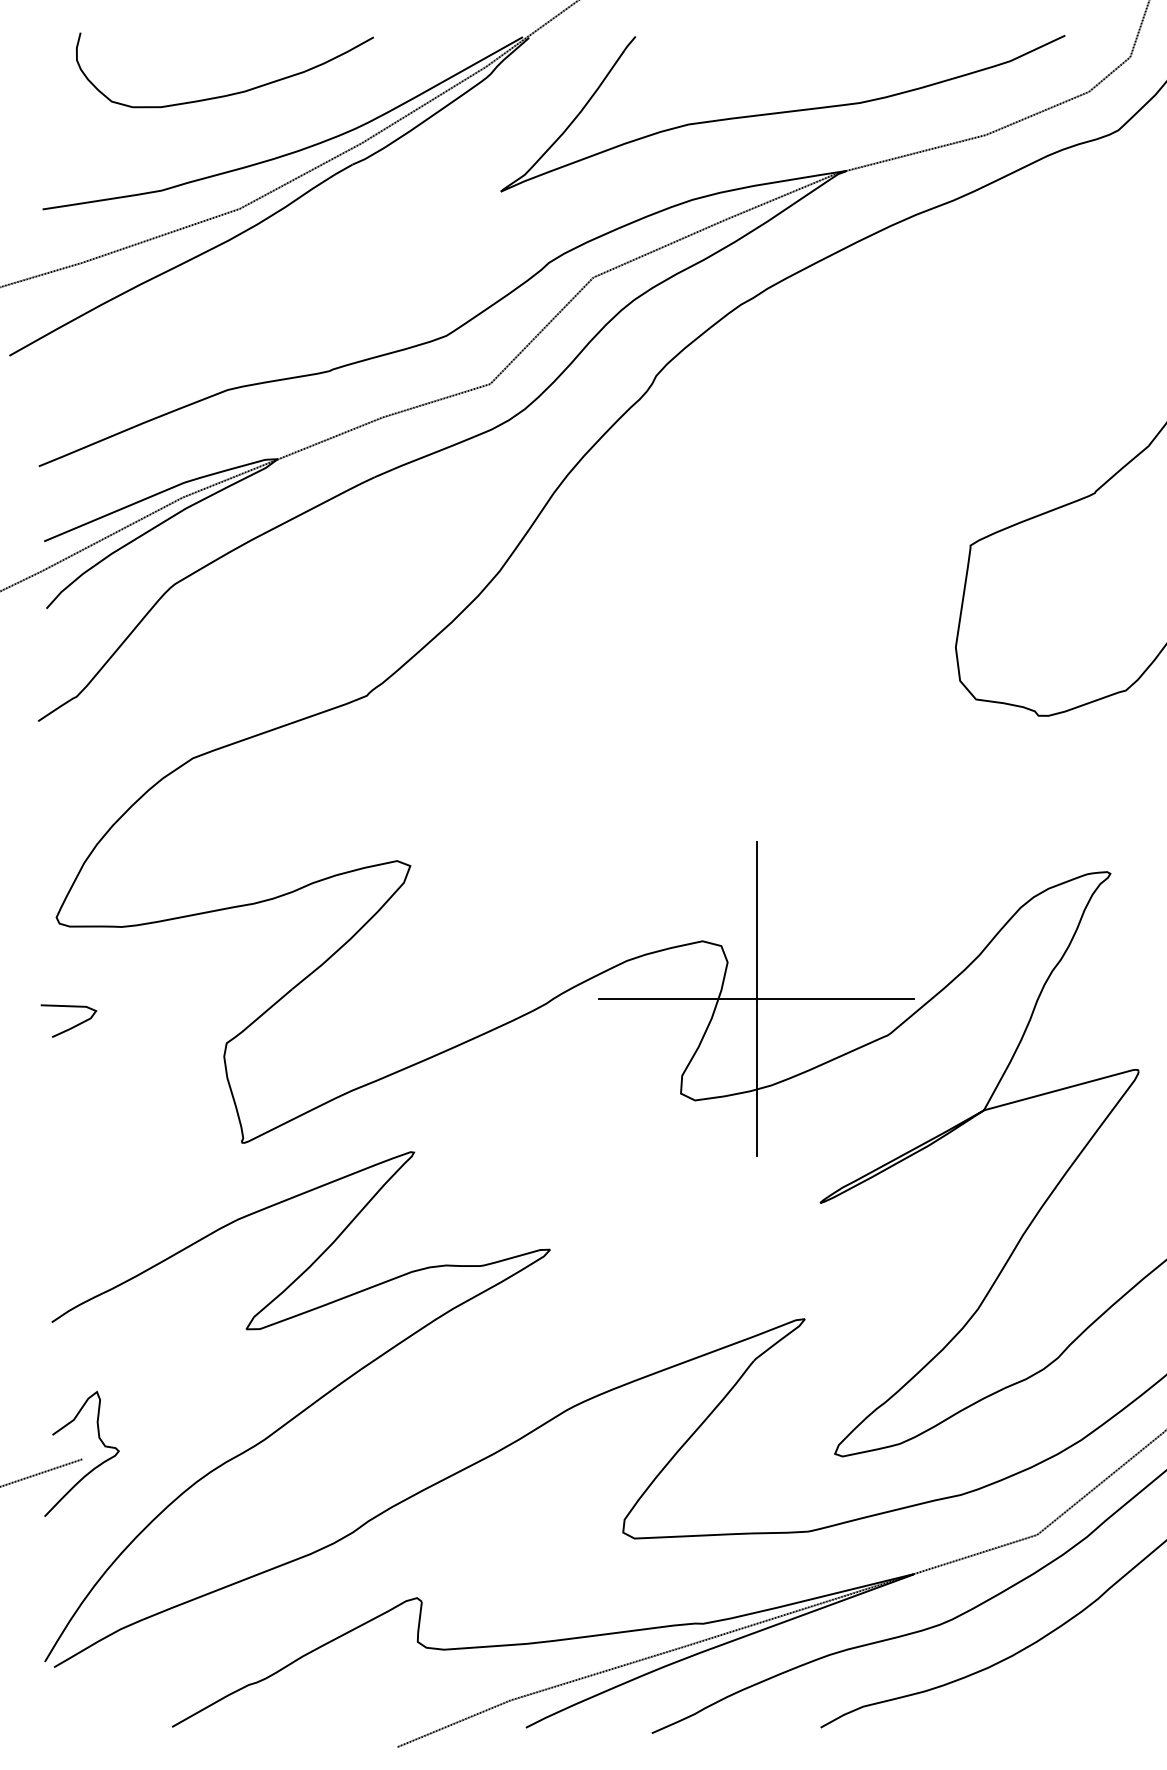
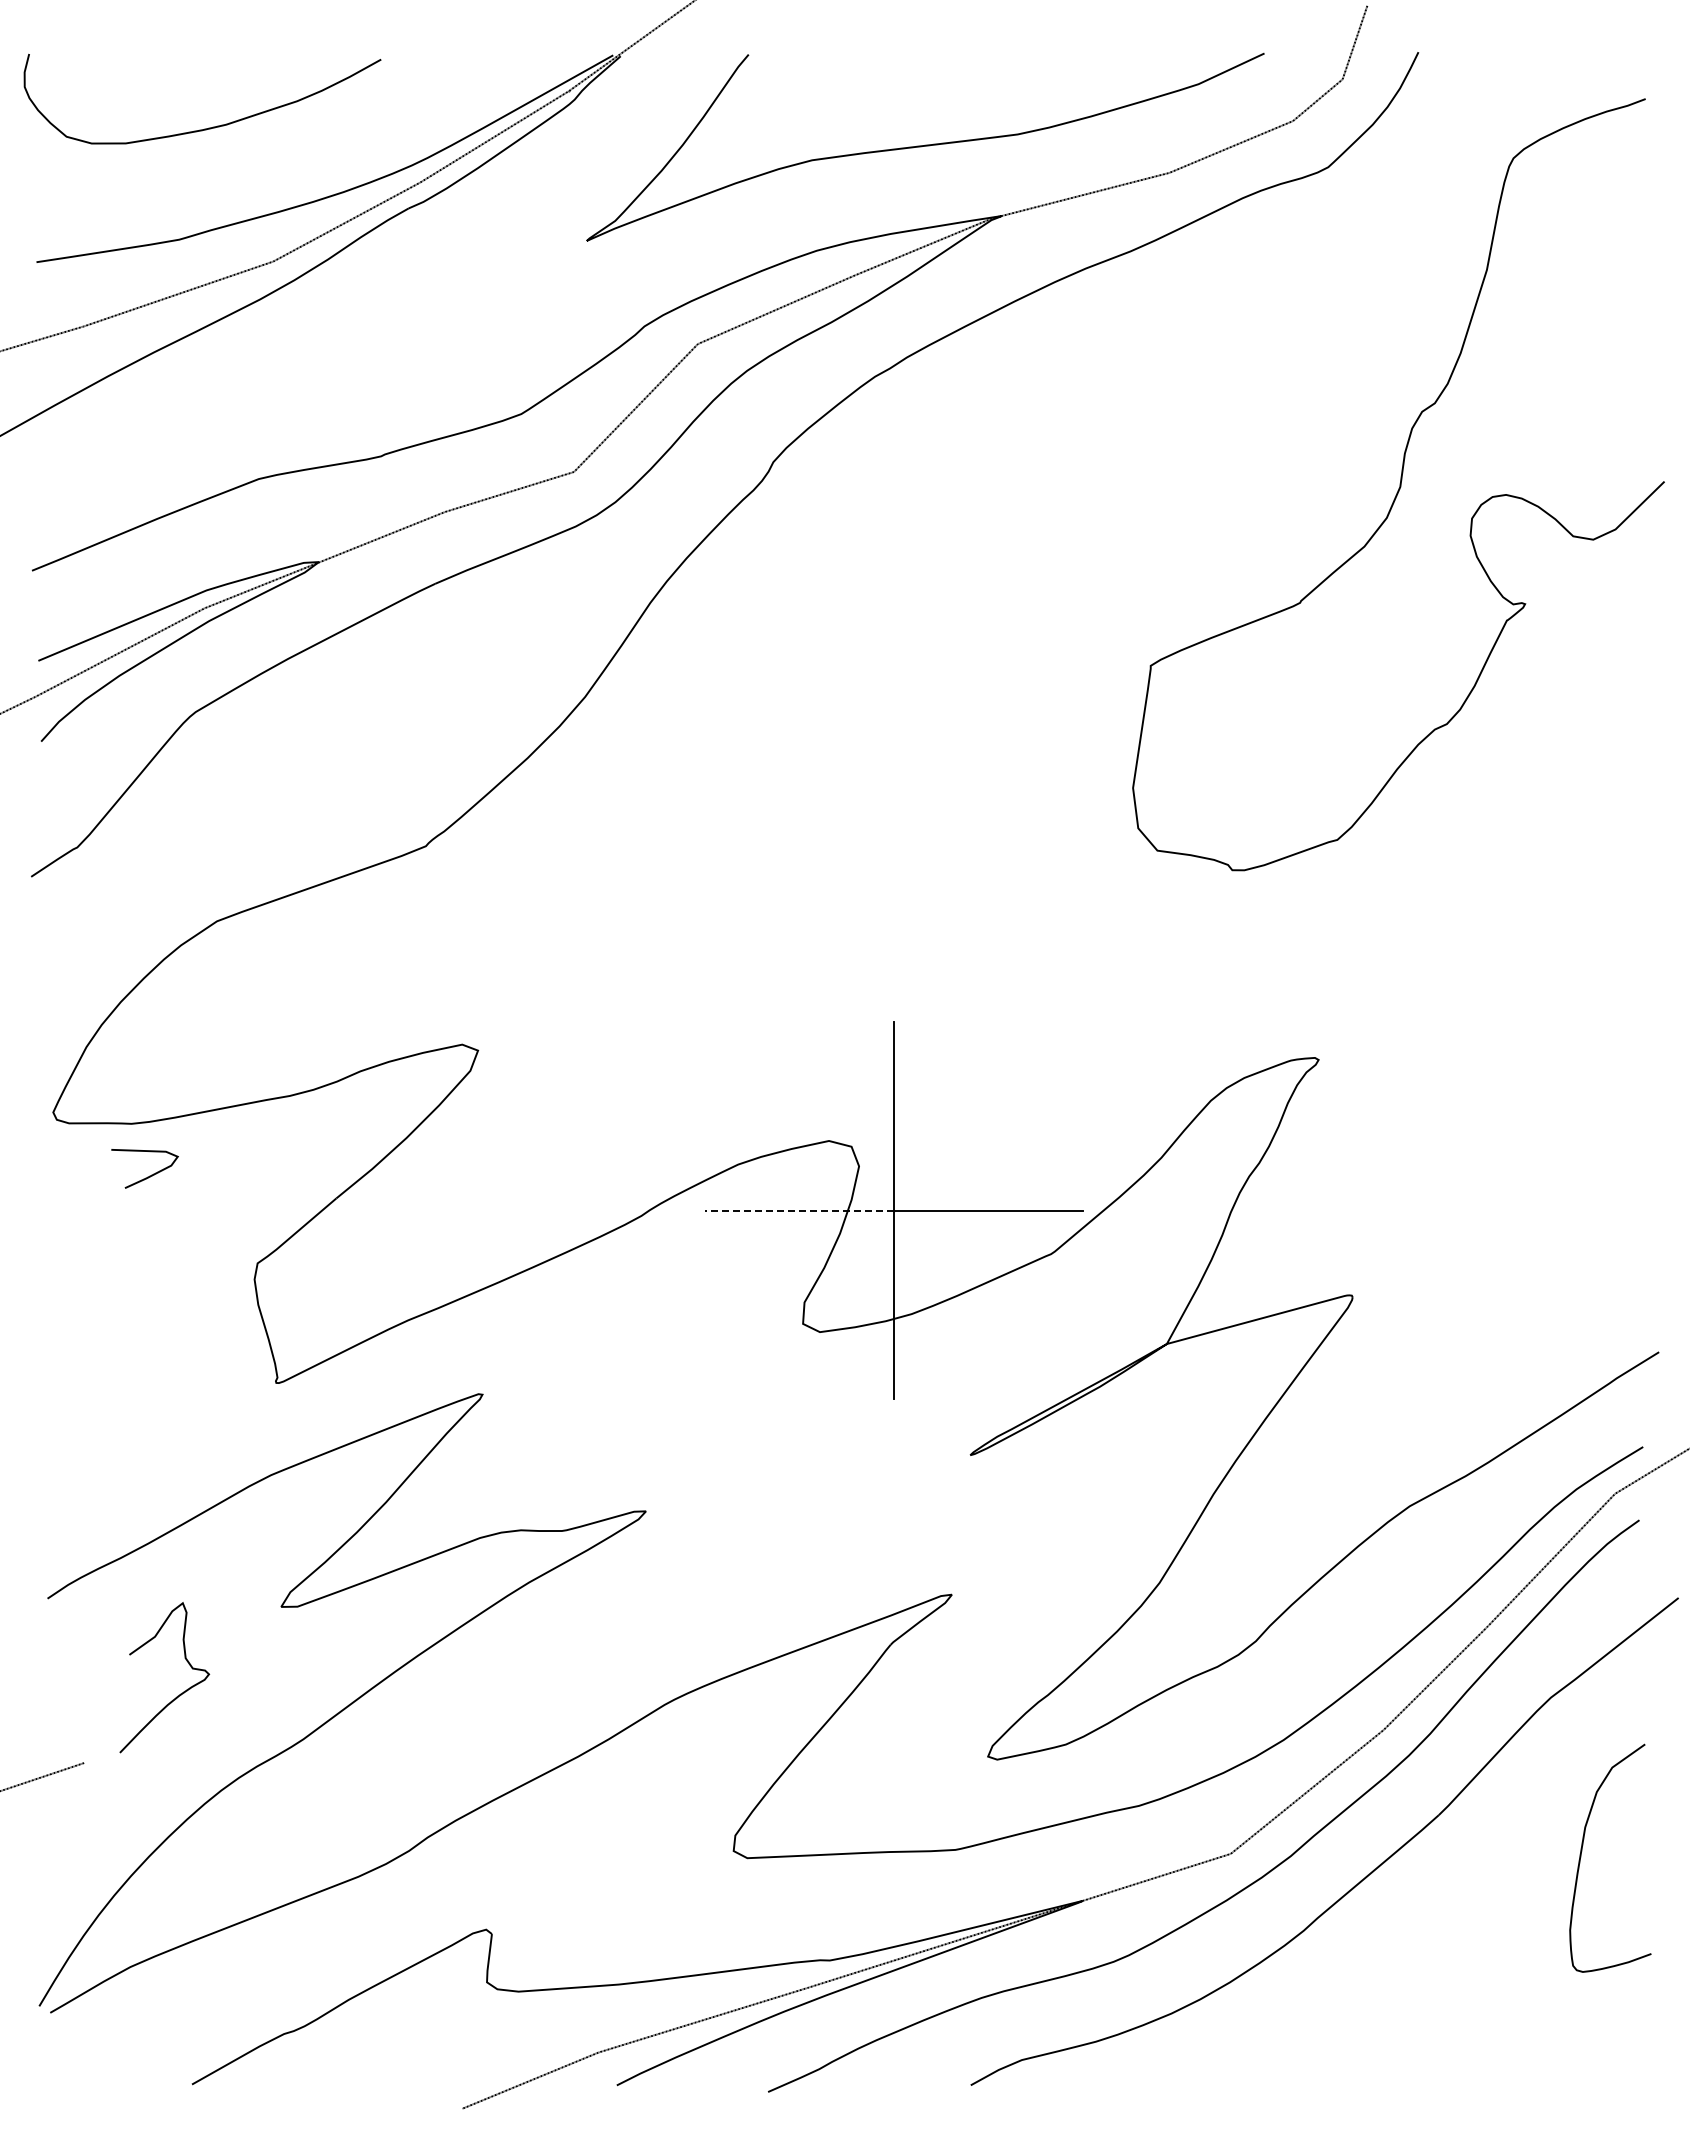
curve: (229, 93) -> (208, 127), moved
line: (678, 999) -> (799, 1210), solid -> dashed
curve: (70, 1027) -> (147, 1176), moved
curve: (92, 1468) -> (177, 1695), moved

